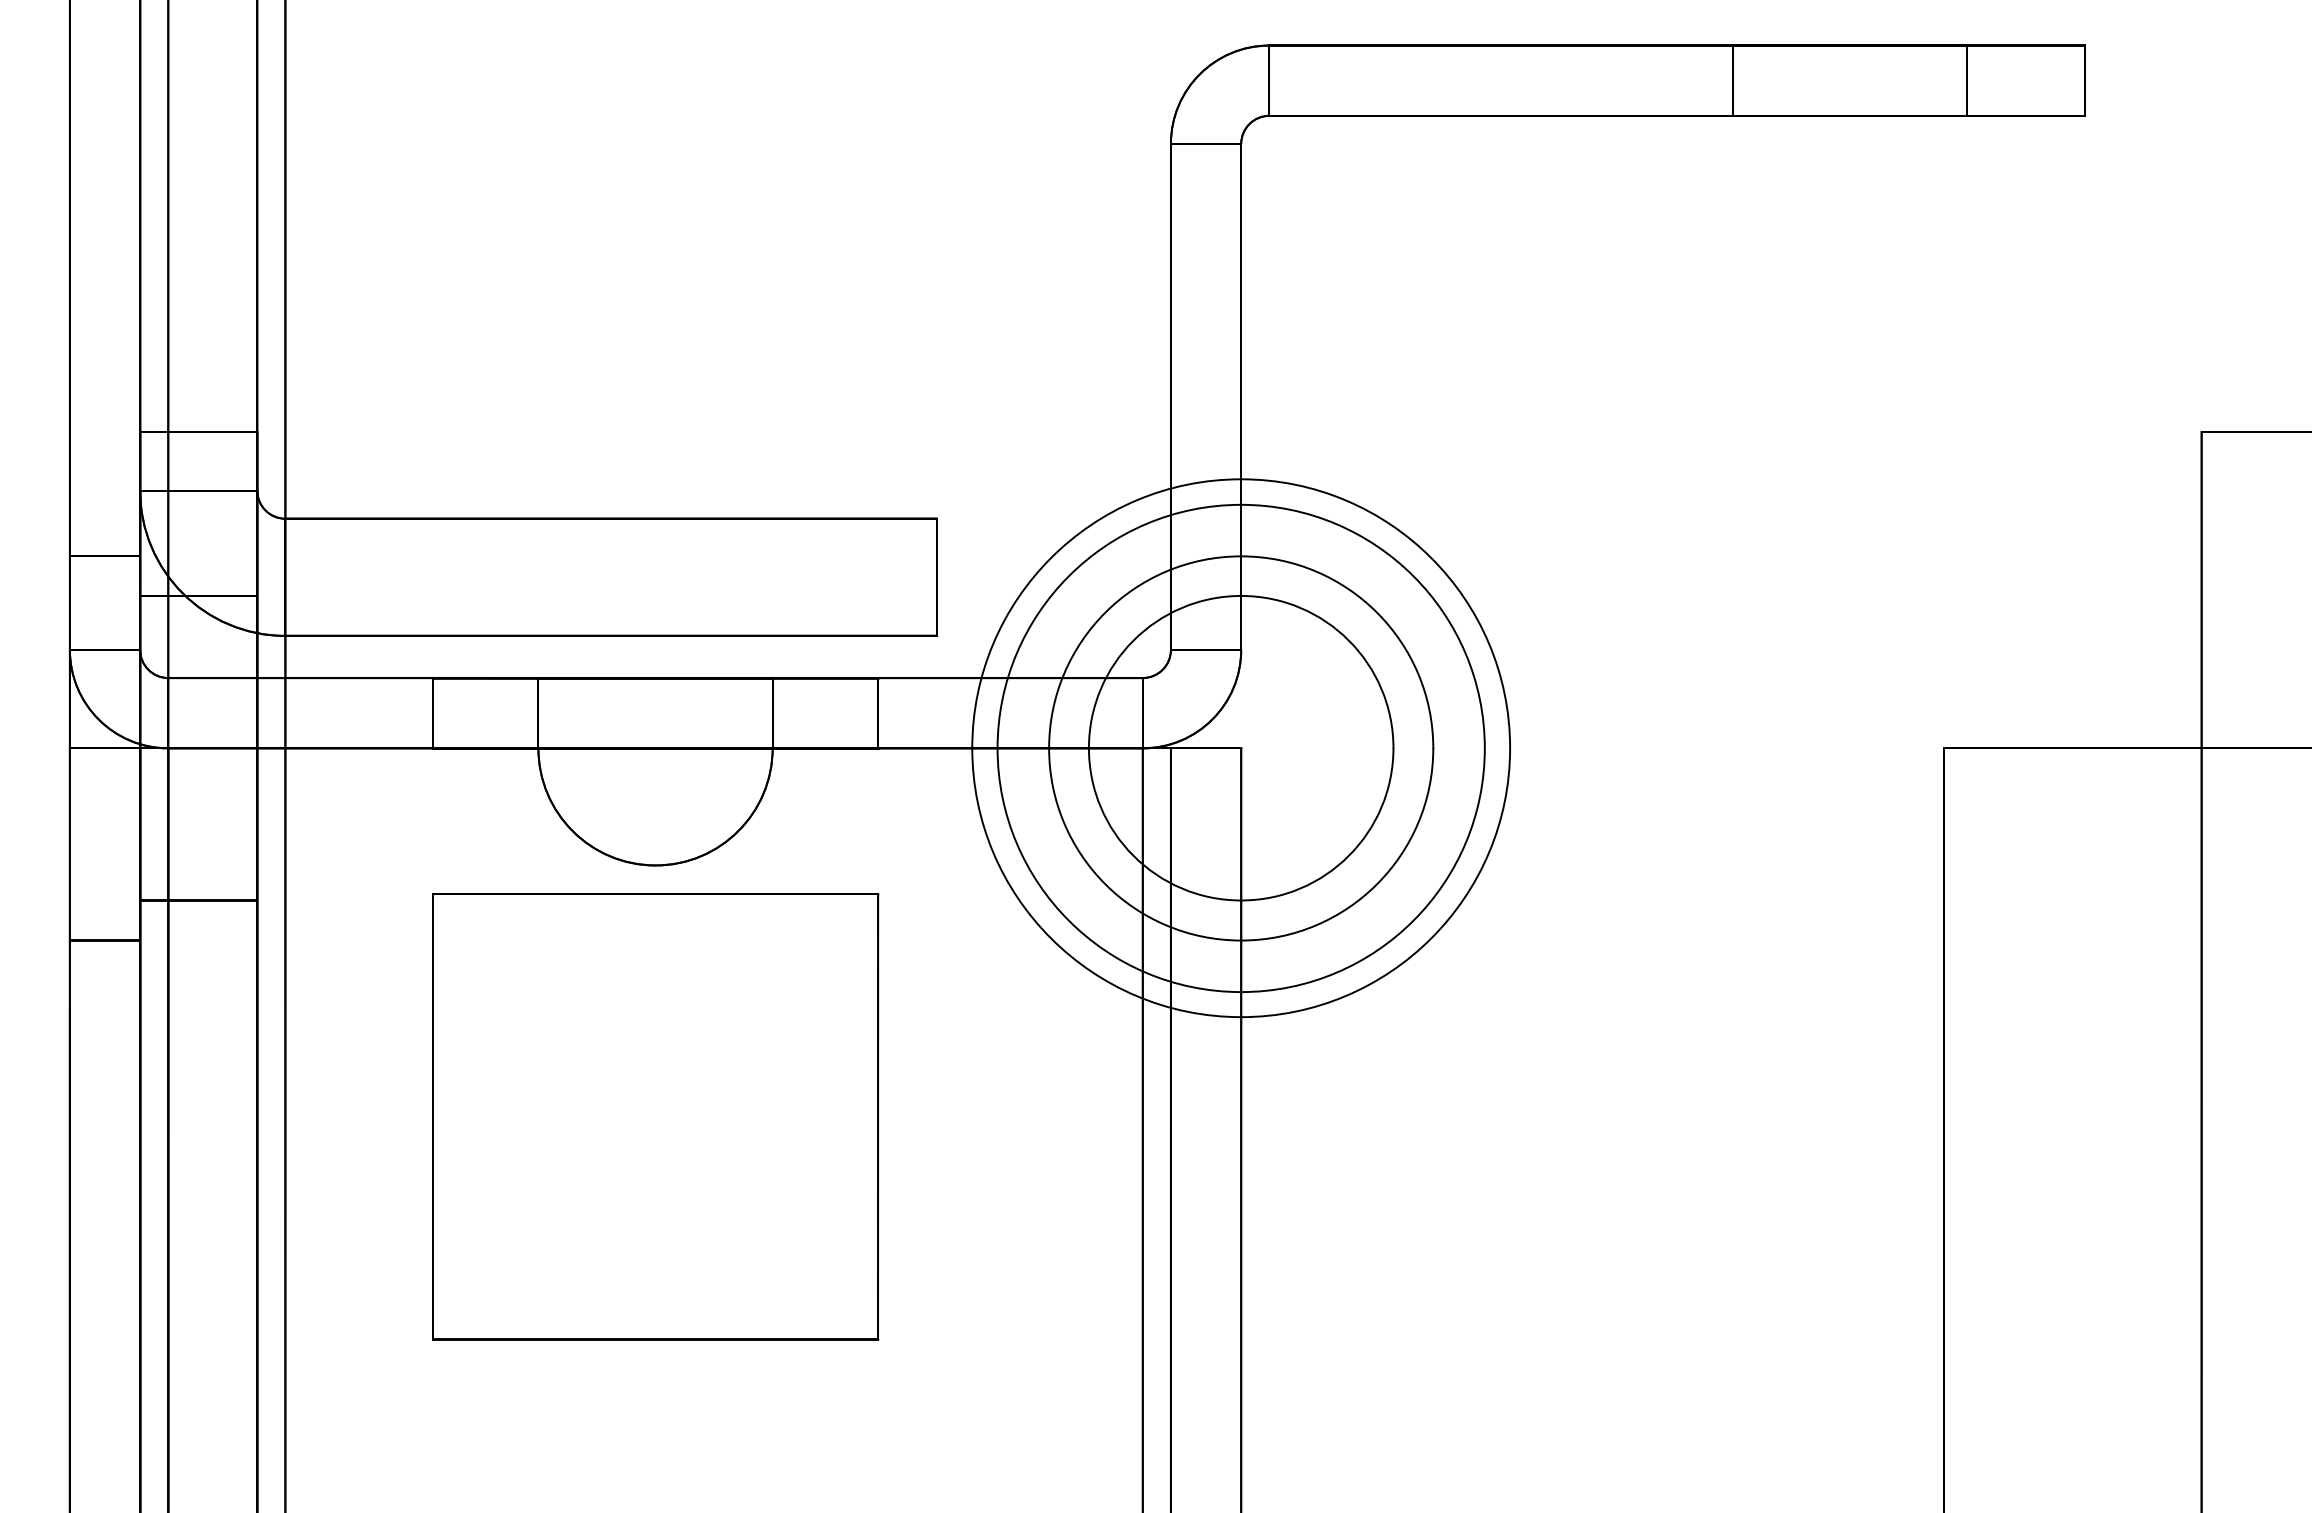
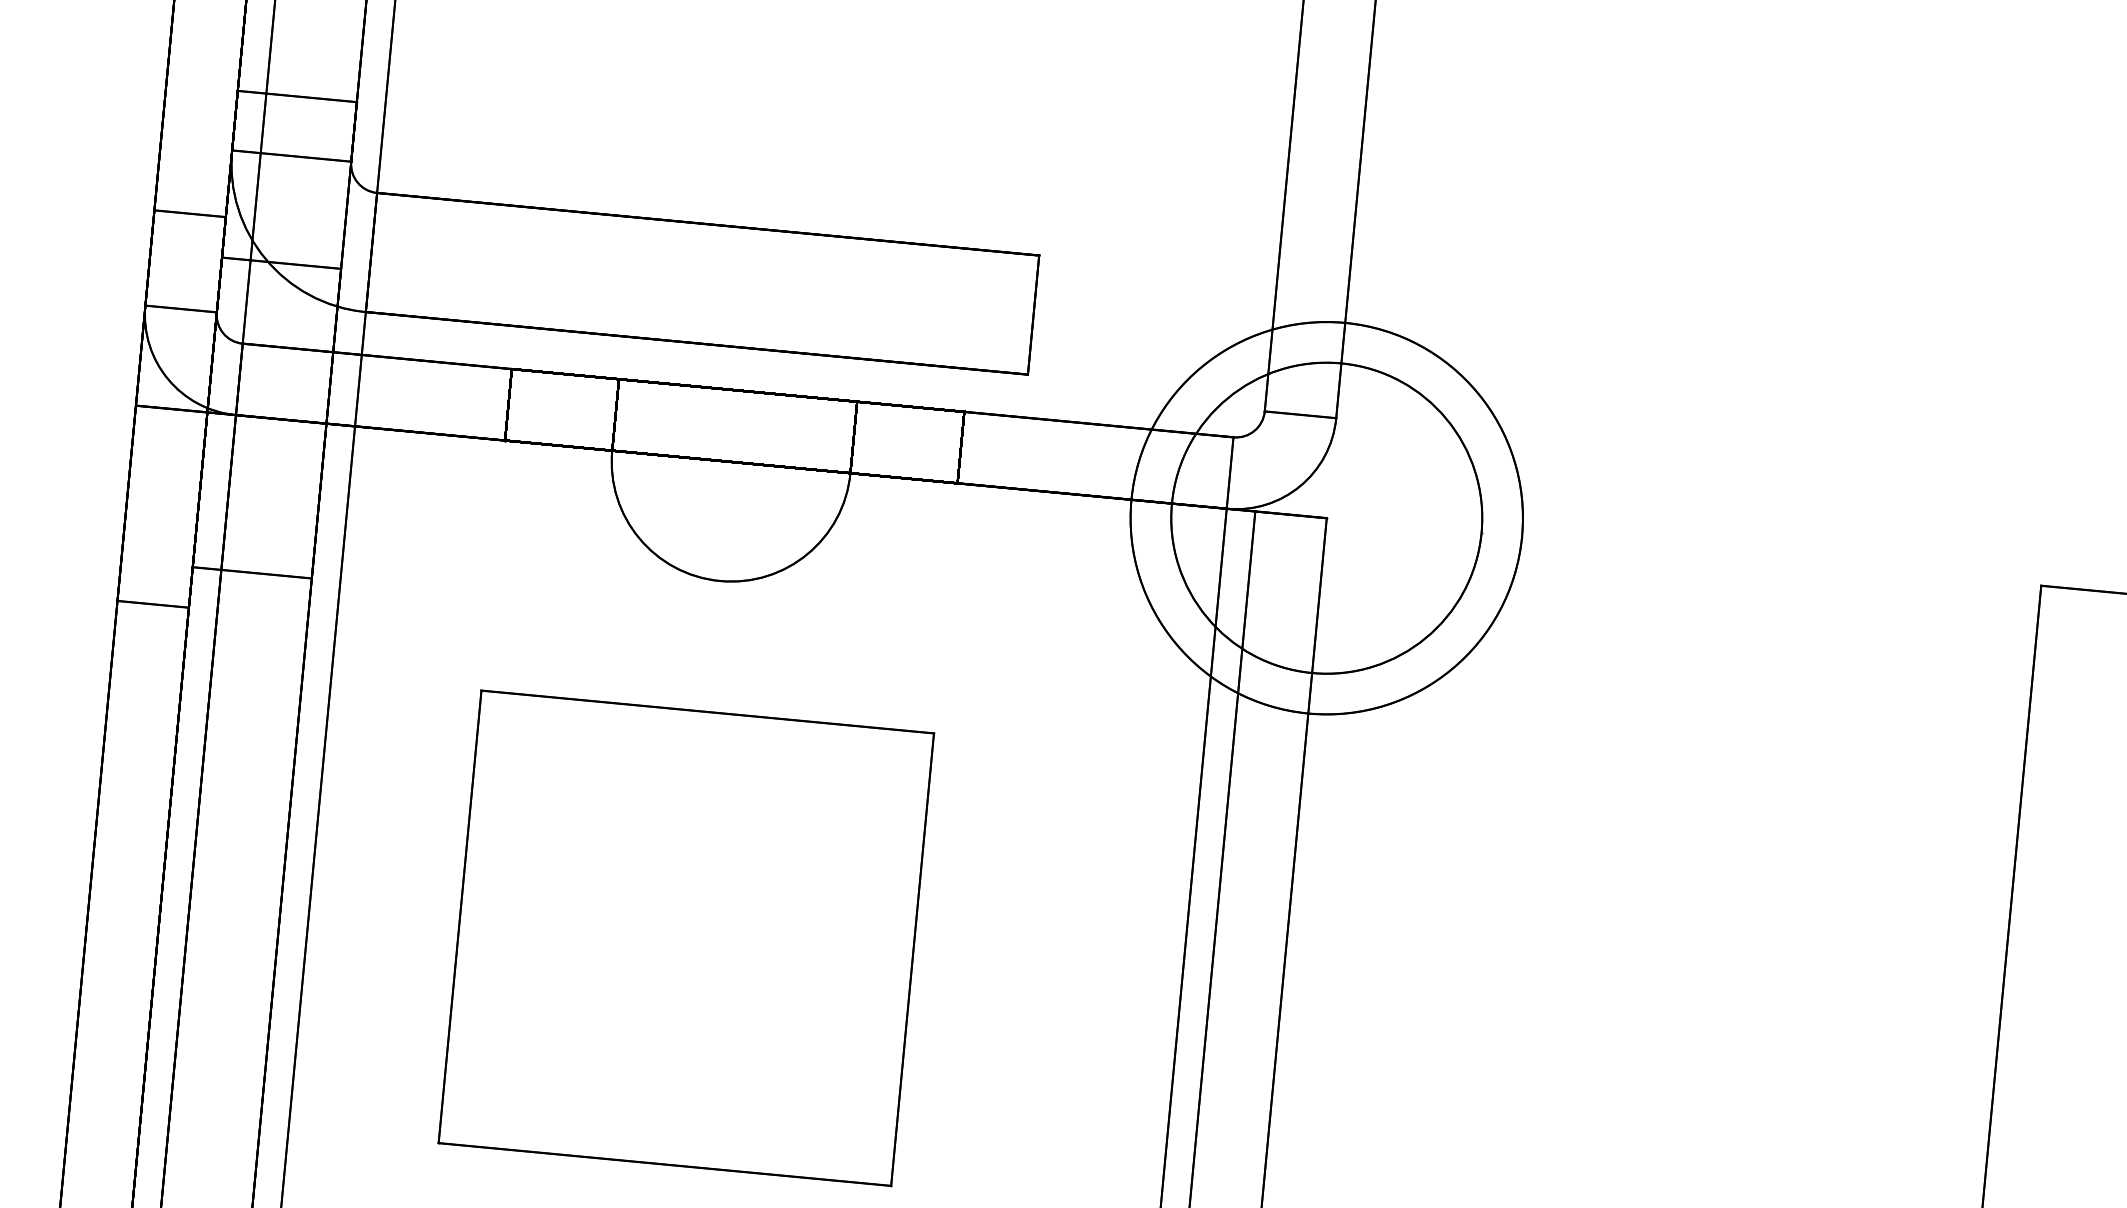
circle: (1240, 748) -> (1326, 518), size x0.62
circle: (1241, 748) -> (1327, 518), size x0.71
part: (655, 1116) -> (686, 937), moved

